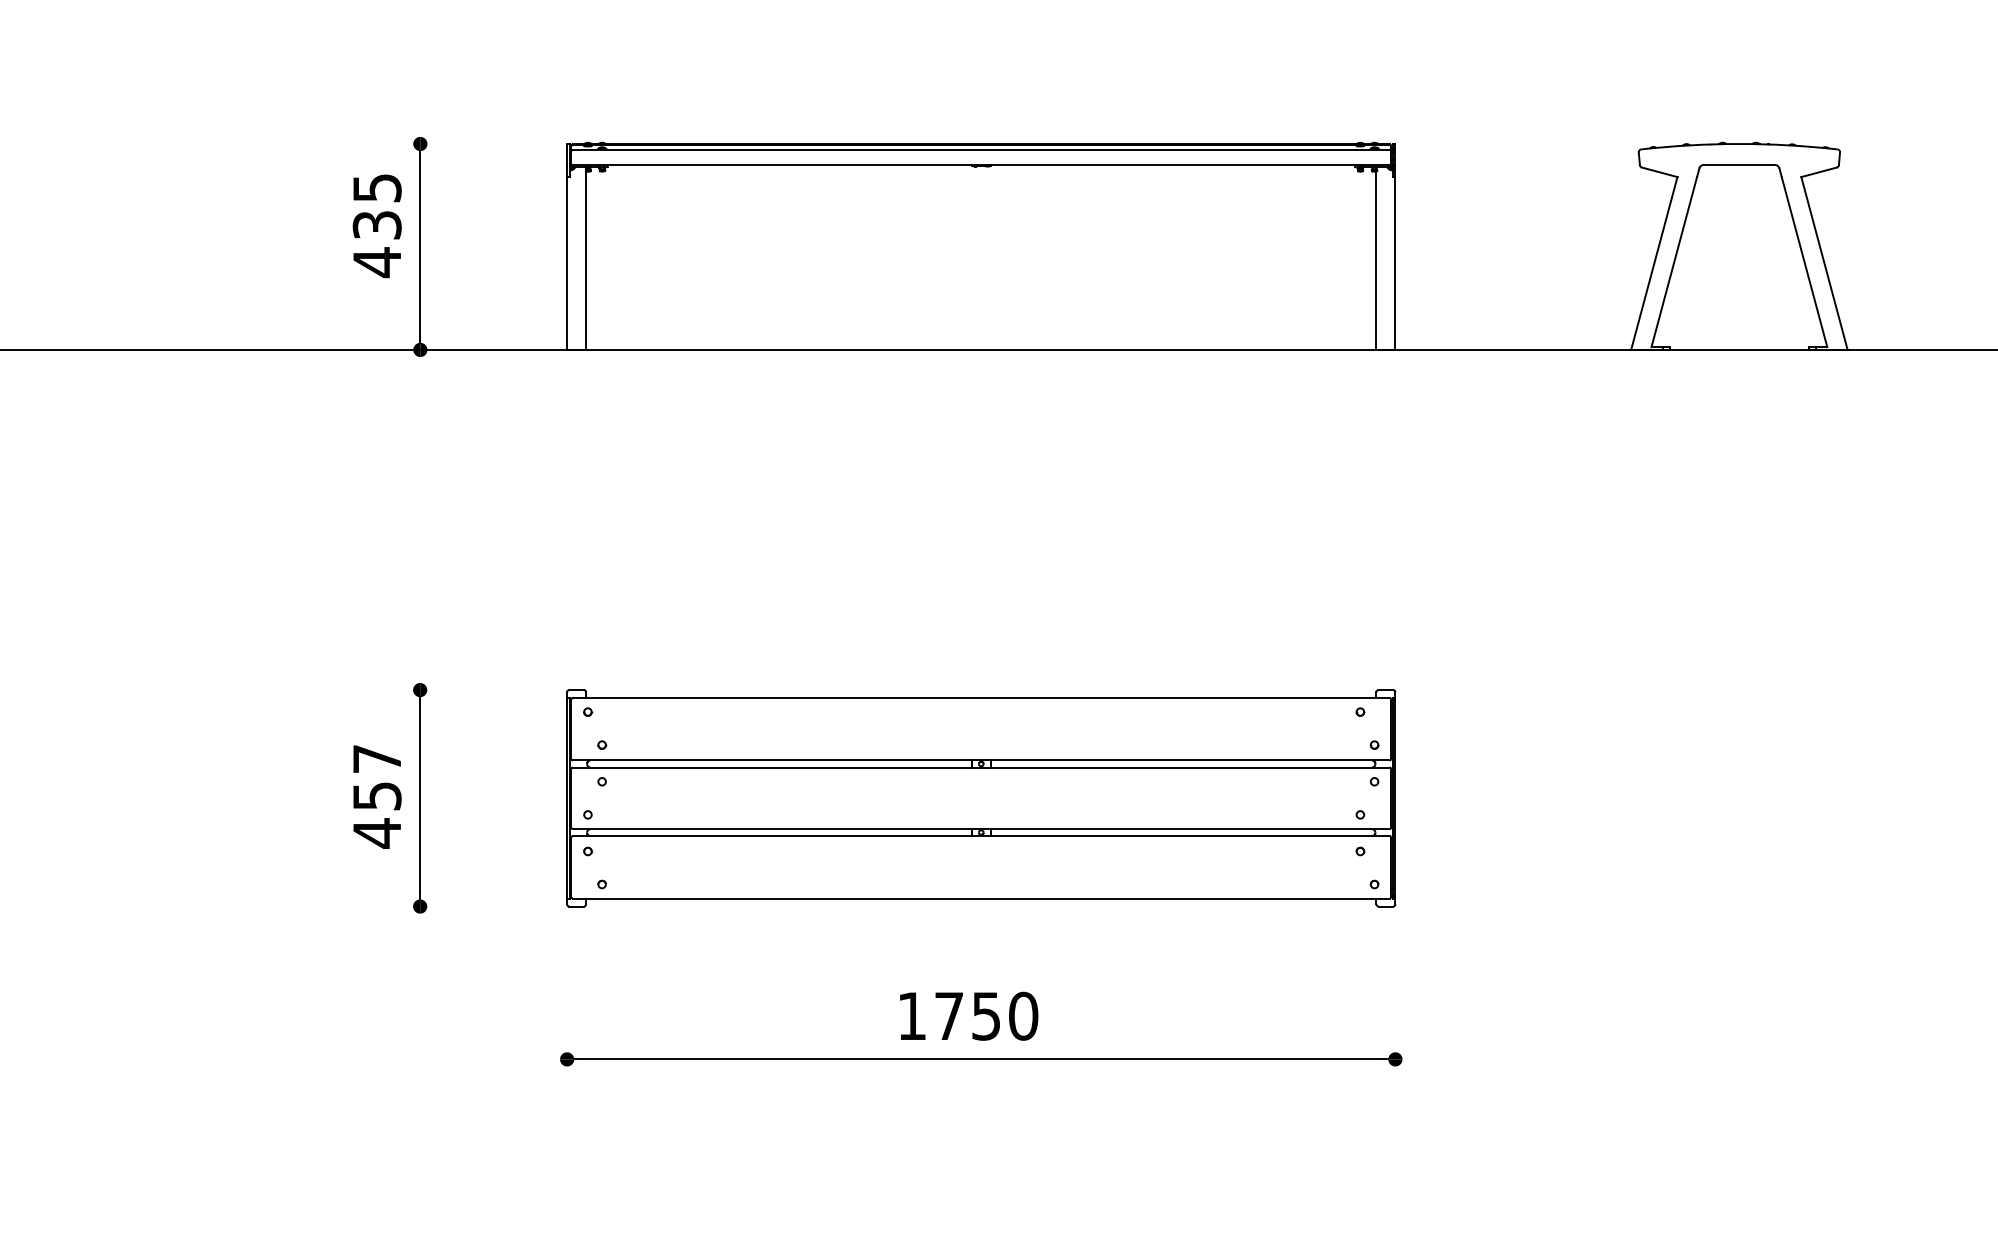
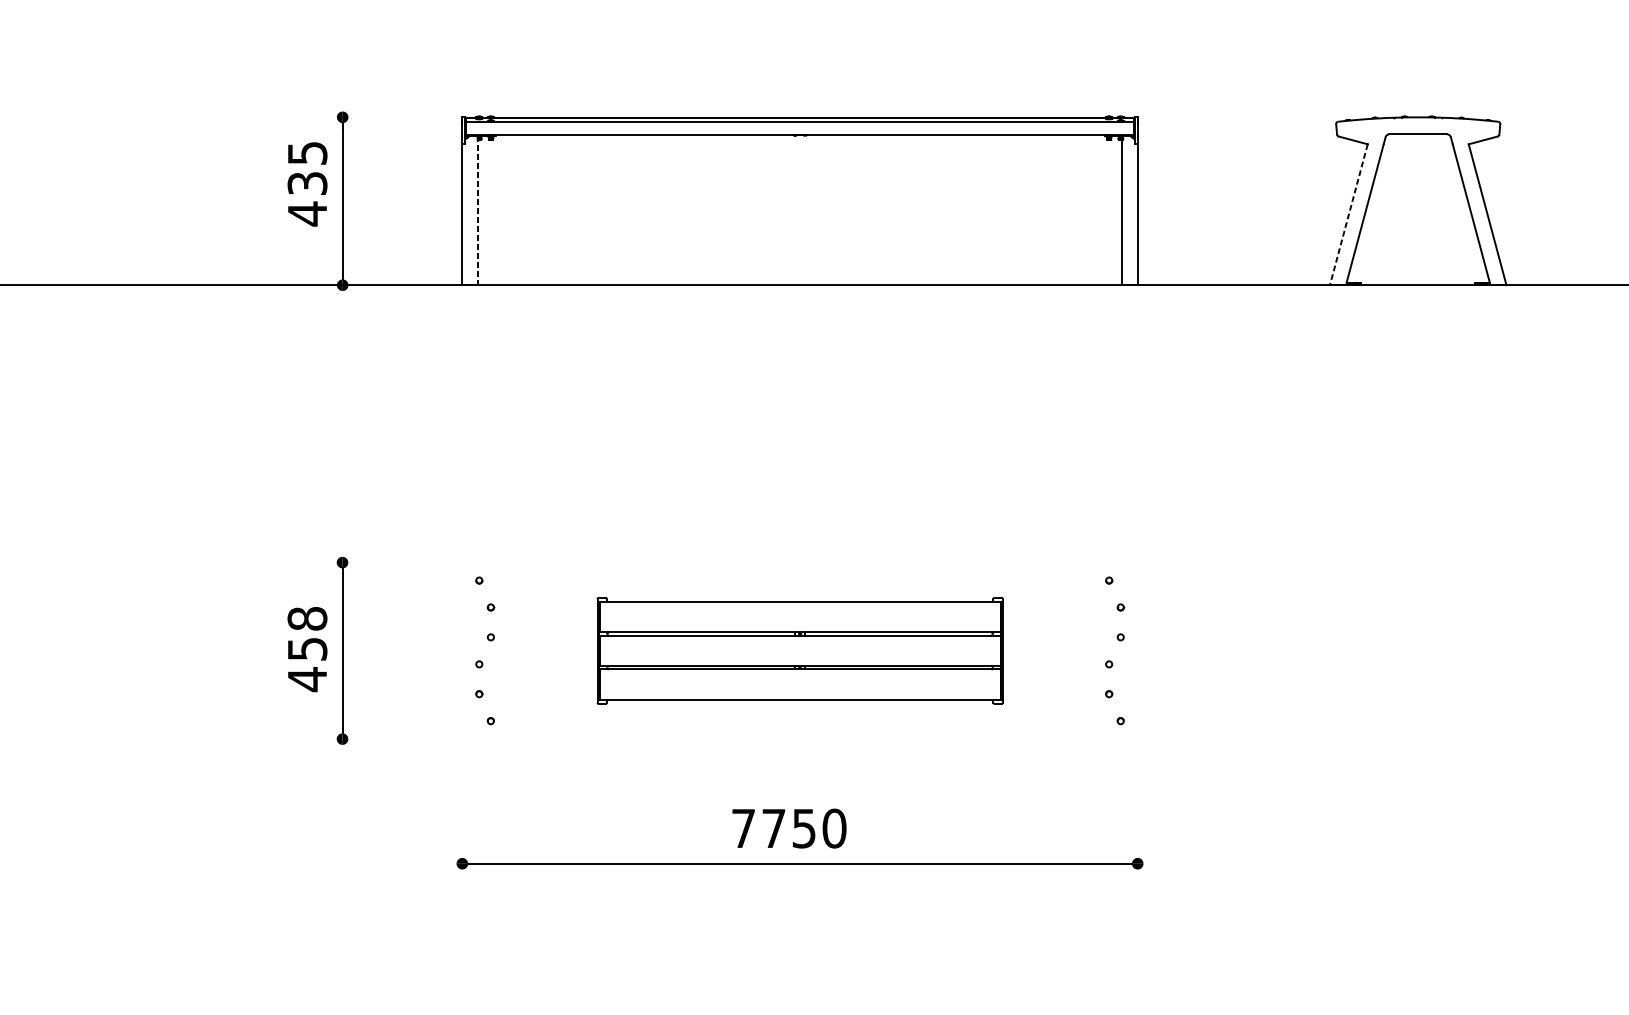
line: (586, 259) -> (478, 211), solid -> dashed
line: (1654, 264) -> (1348, 215), solid -> dashed
text: (376, 758) -> (306, 618), 457 -> 458
part: (981, 798) -> (800, 651), size x0.6
text: (911, 1015) -> (743, 827), 1750 -> 7750

